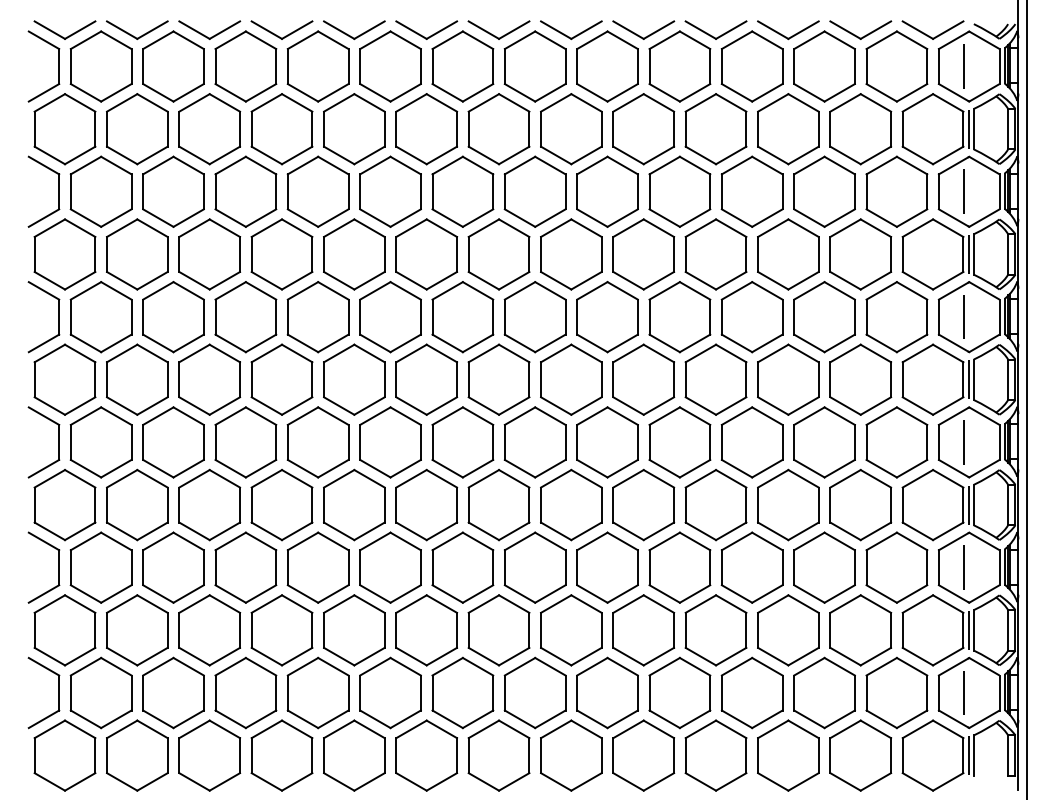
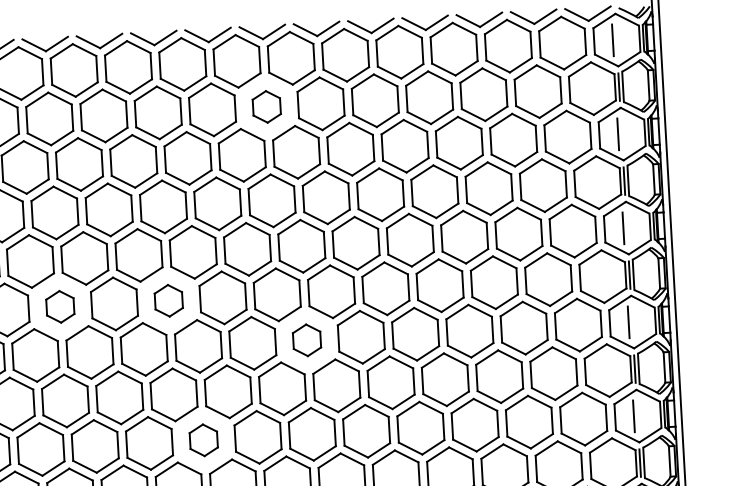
part: (498, 129) -> (266, 107), size x0.6
part: (209, 379) -> (60, 306), size x0.6
part: (354, 379) -> (168, 300), size x0.6
part: (534, 442) -> (306, 340), size x0.6
part: (390, 567) -> (203, 440), size x0.6

